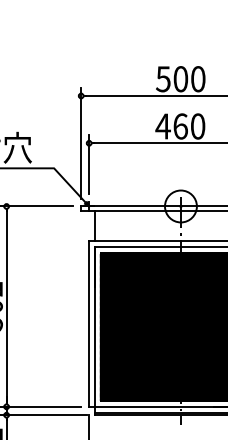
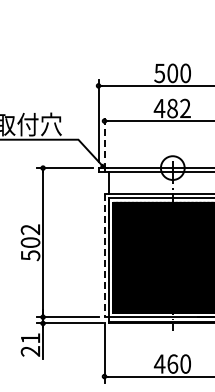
text: (188, 126) -> (178, 108), 460 -> 482
line: (89, 164) -> (104, 136), solid -> dashed
line: (89, 323) -> (104, 255), solid -> dashed

